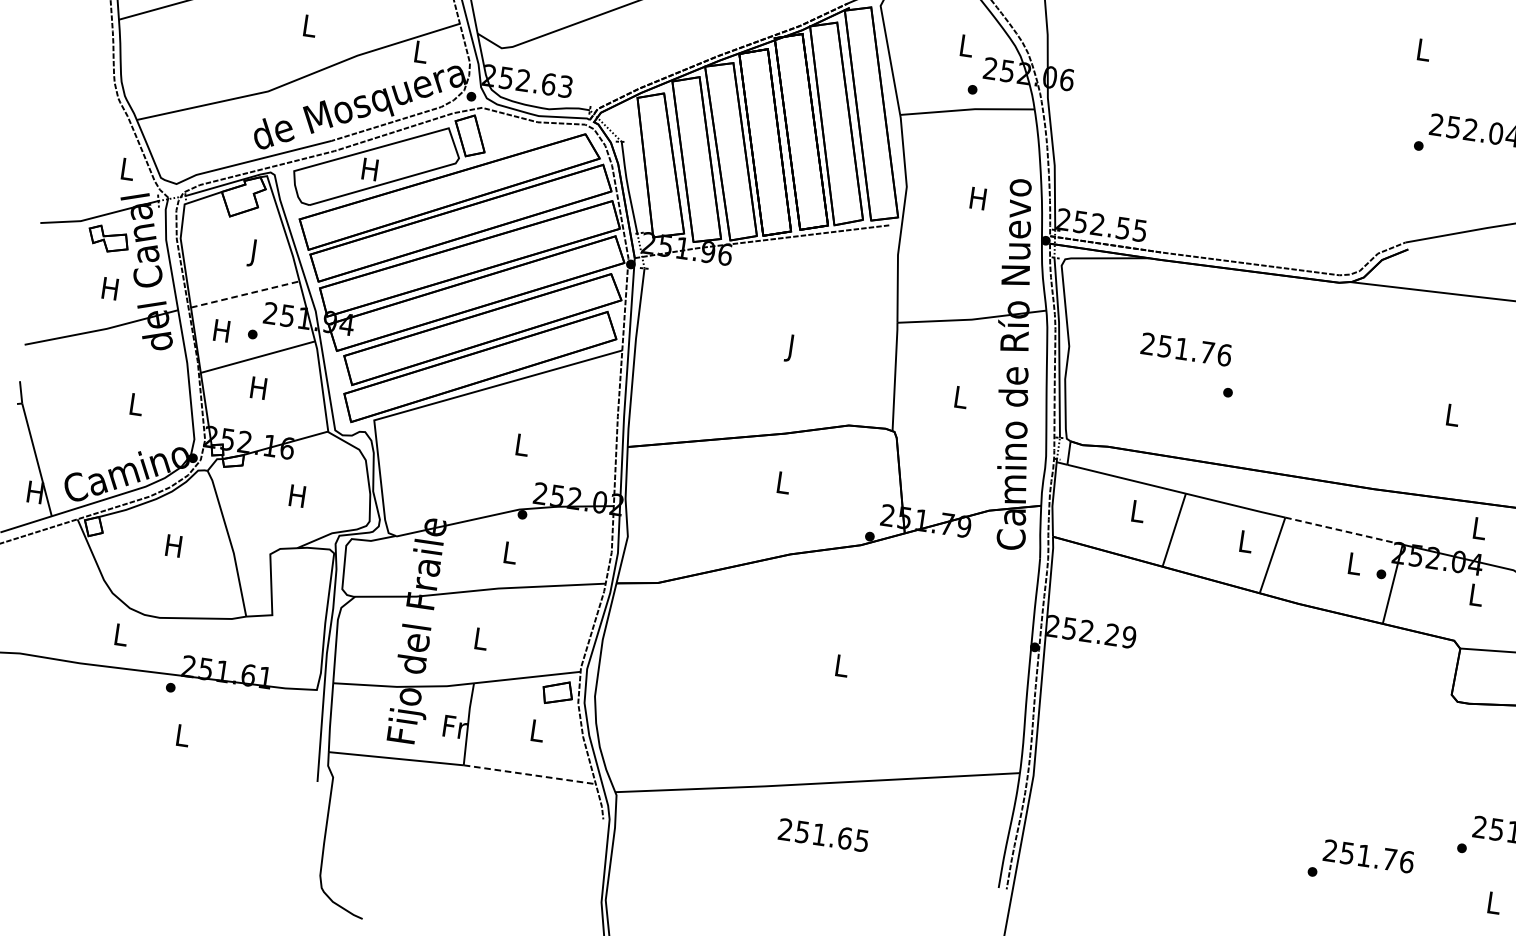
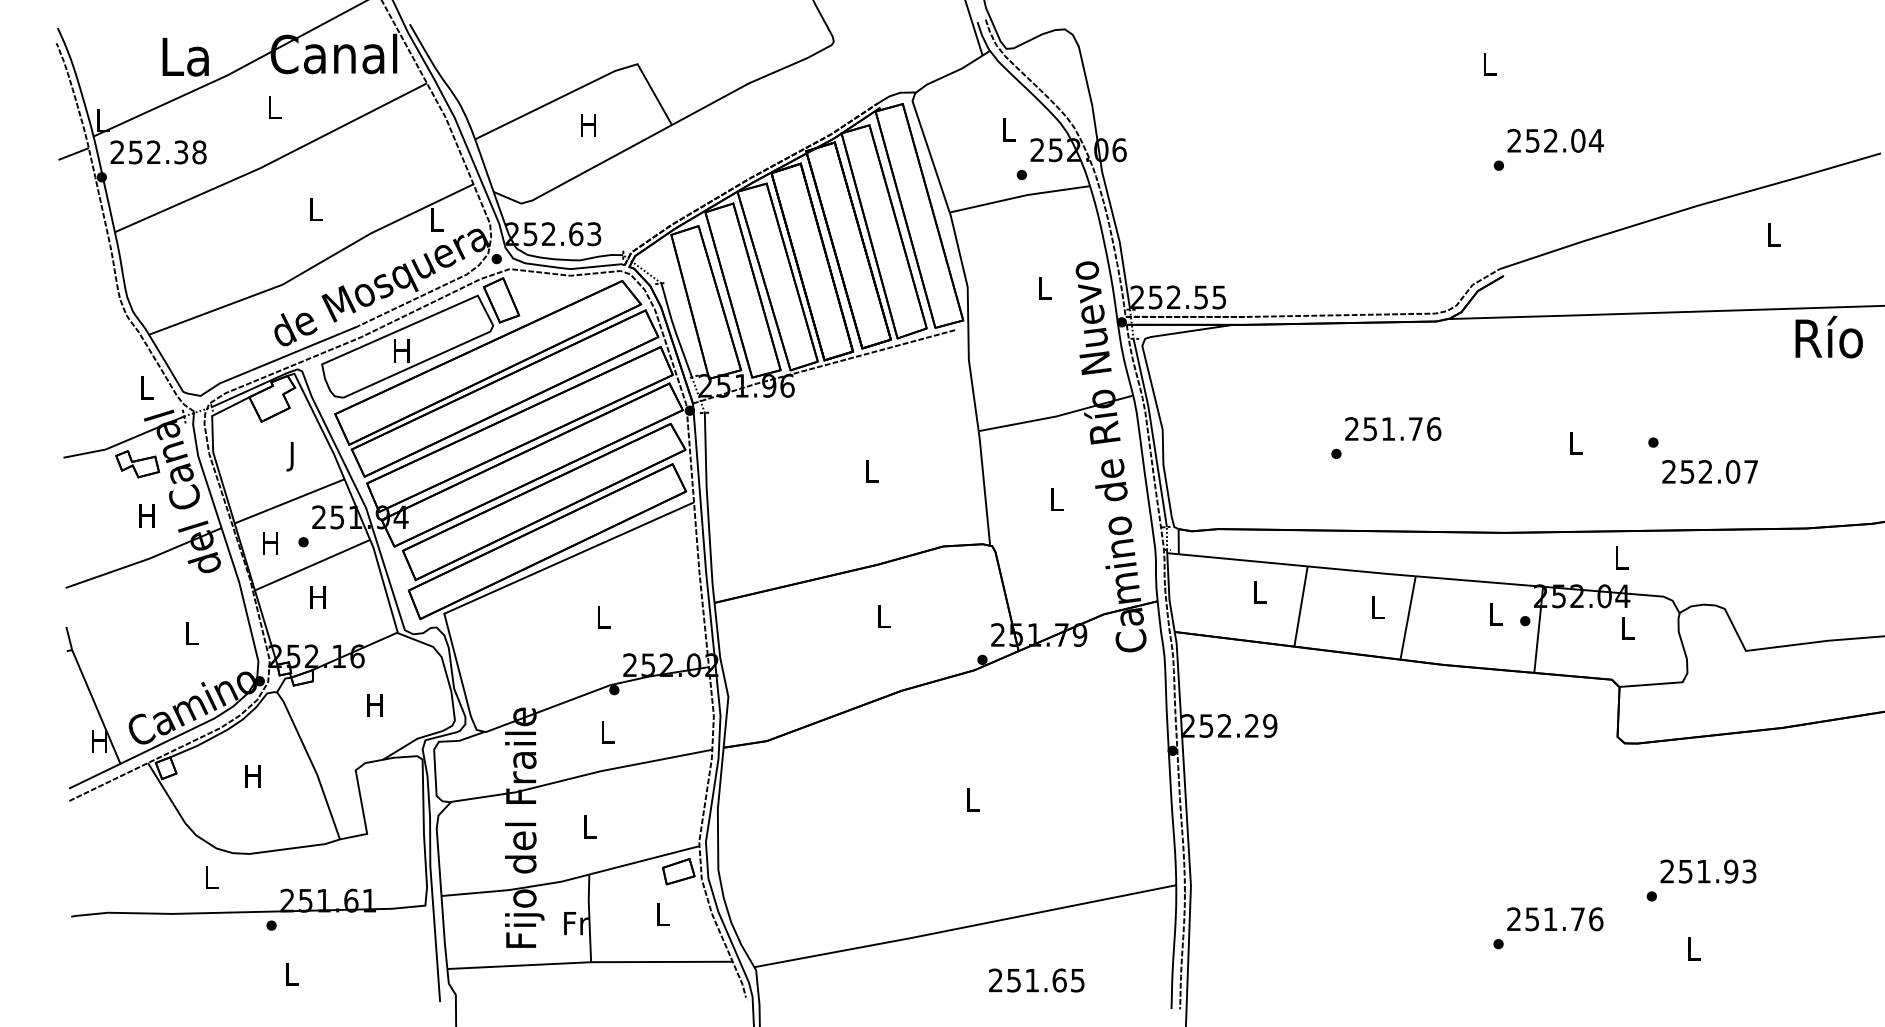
text: (978, 198) -> (1044, 288), H -> L
line: (246, 294) -> (290, 501), dashed -> solid
text: (791, 348) -> (871, 474), J -> L
text: (1186, 350) -> (1393, 429), moved
line: (1344, 531) -> (1479, 581), dashed -> solid
line: (529, 774) -> (661, 961), dashed -> solid
text: (823, 835) -> (1036, 980), moved

